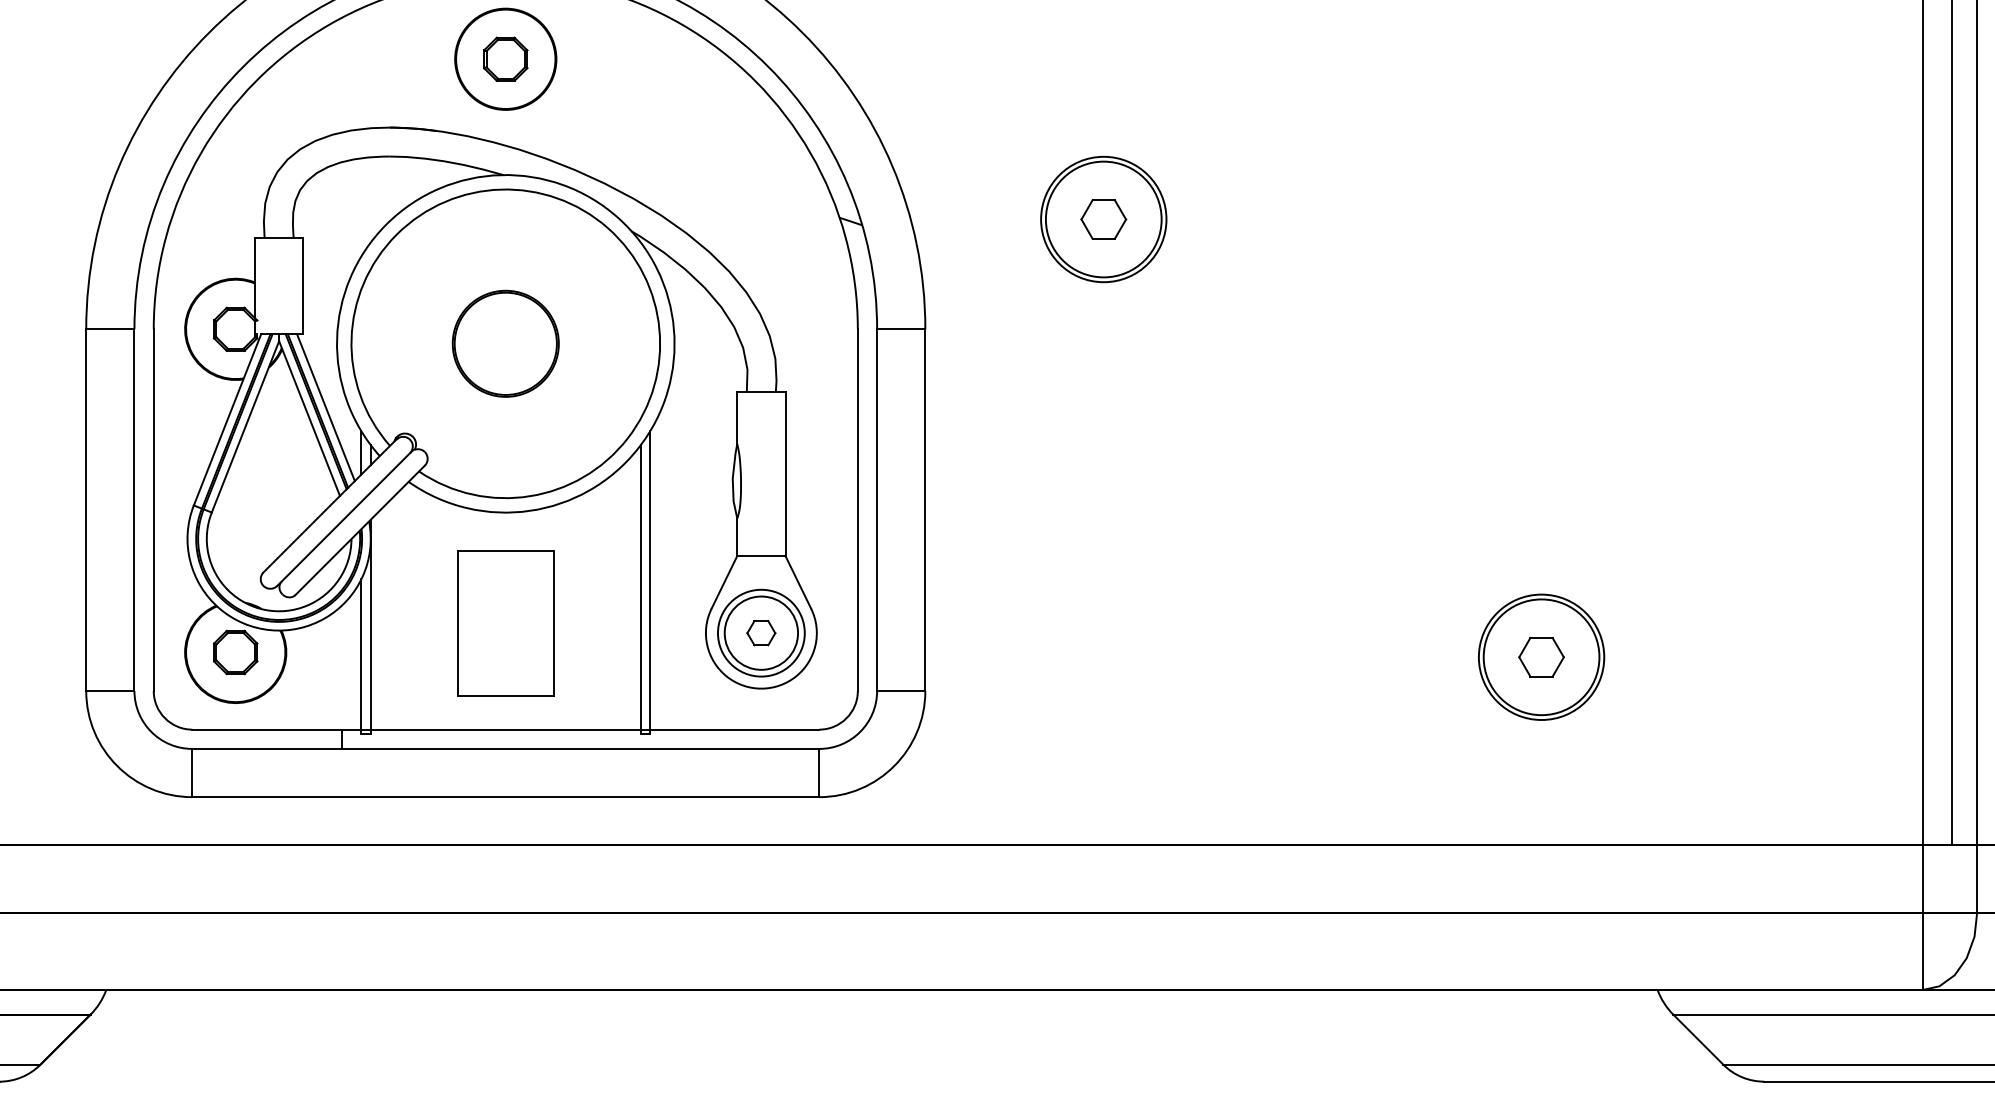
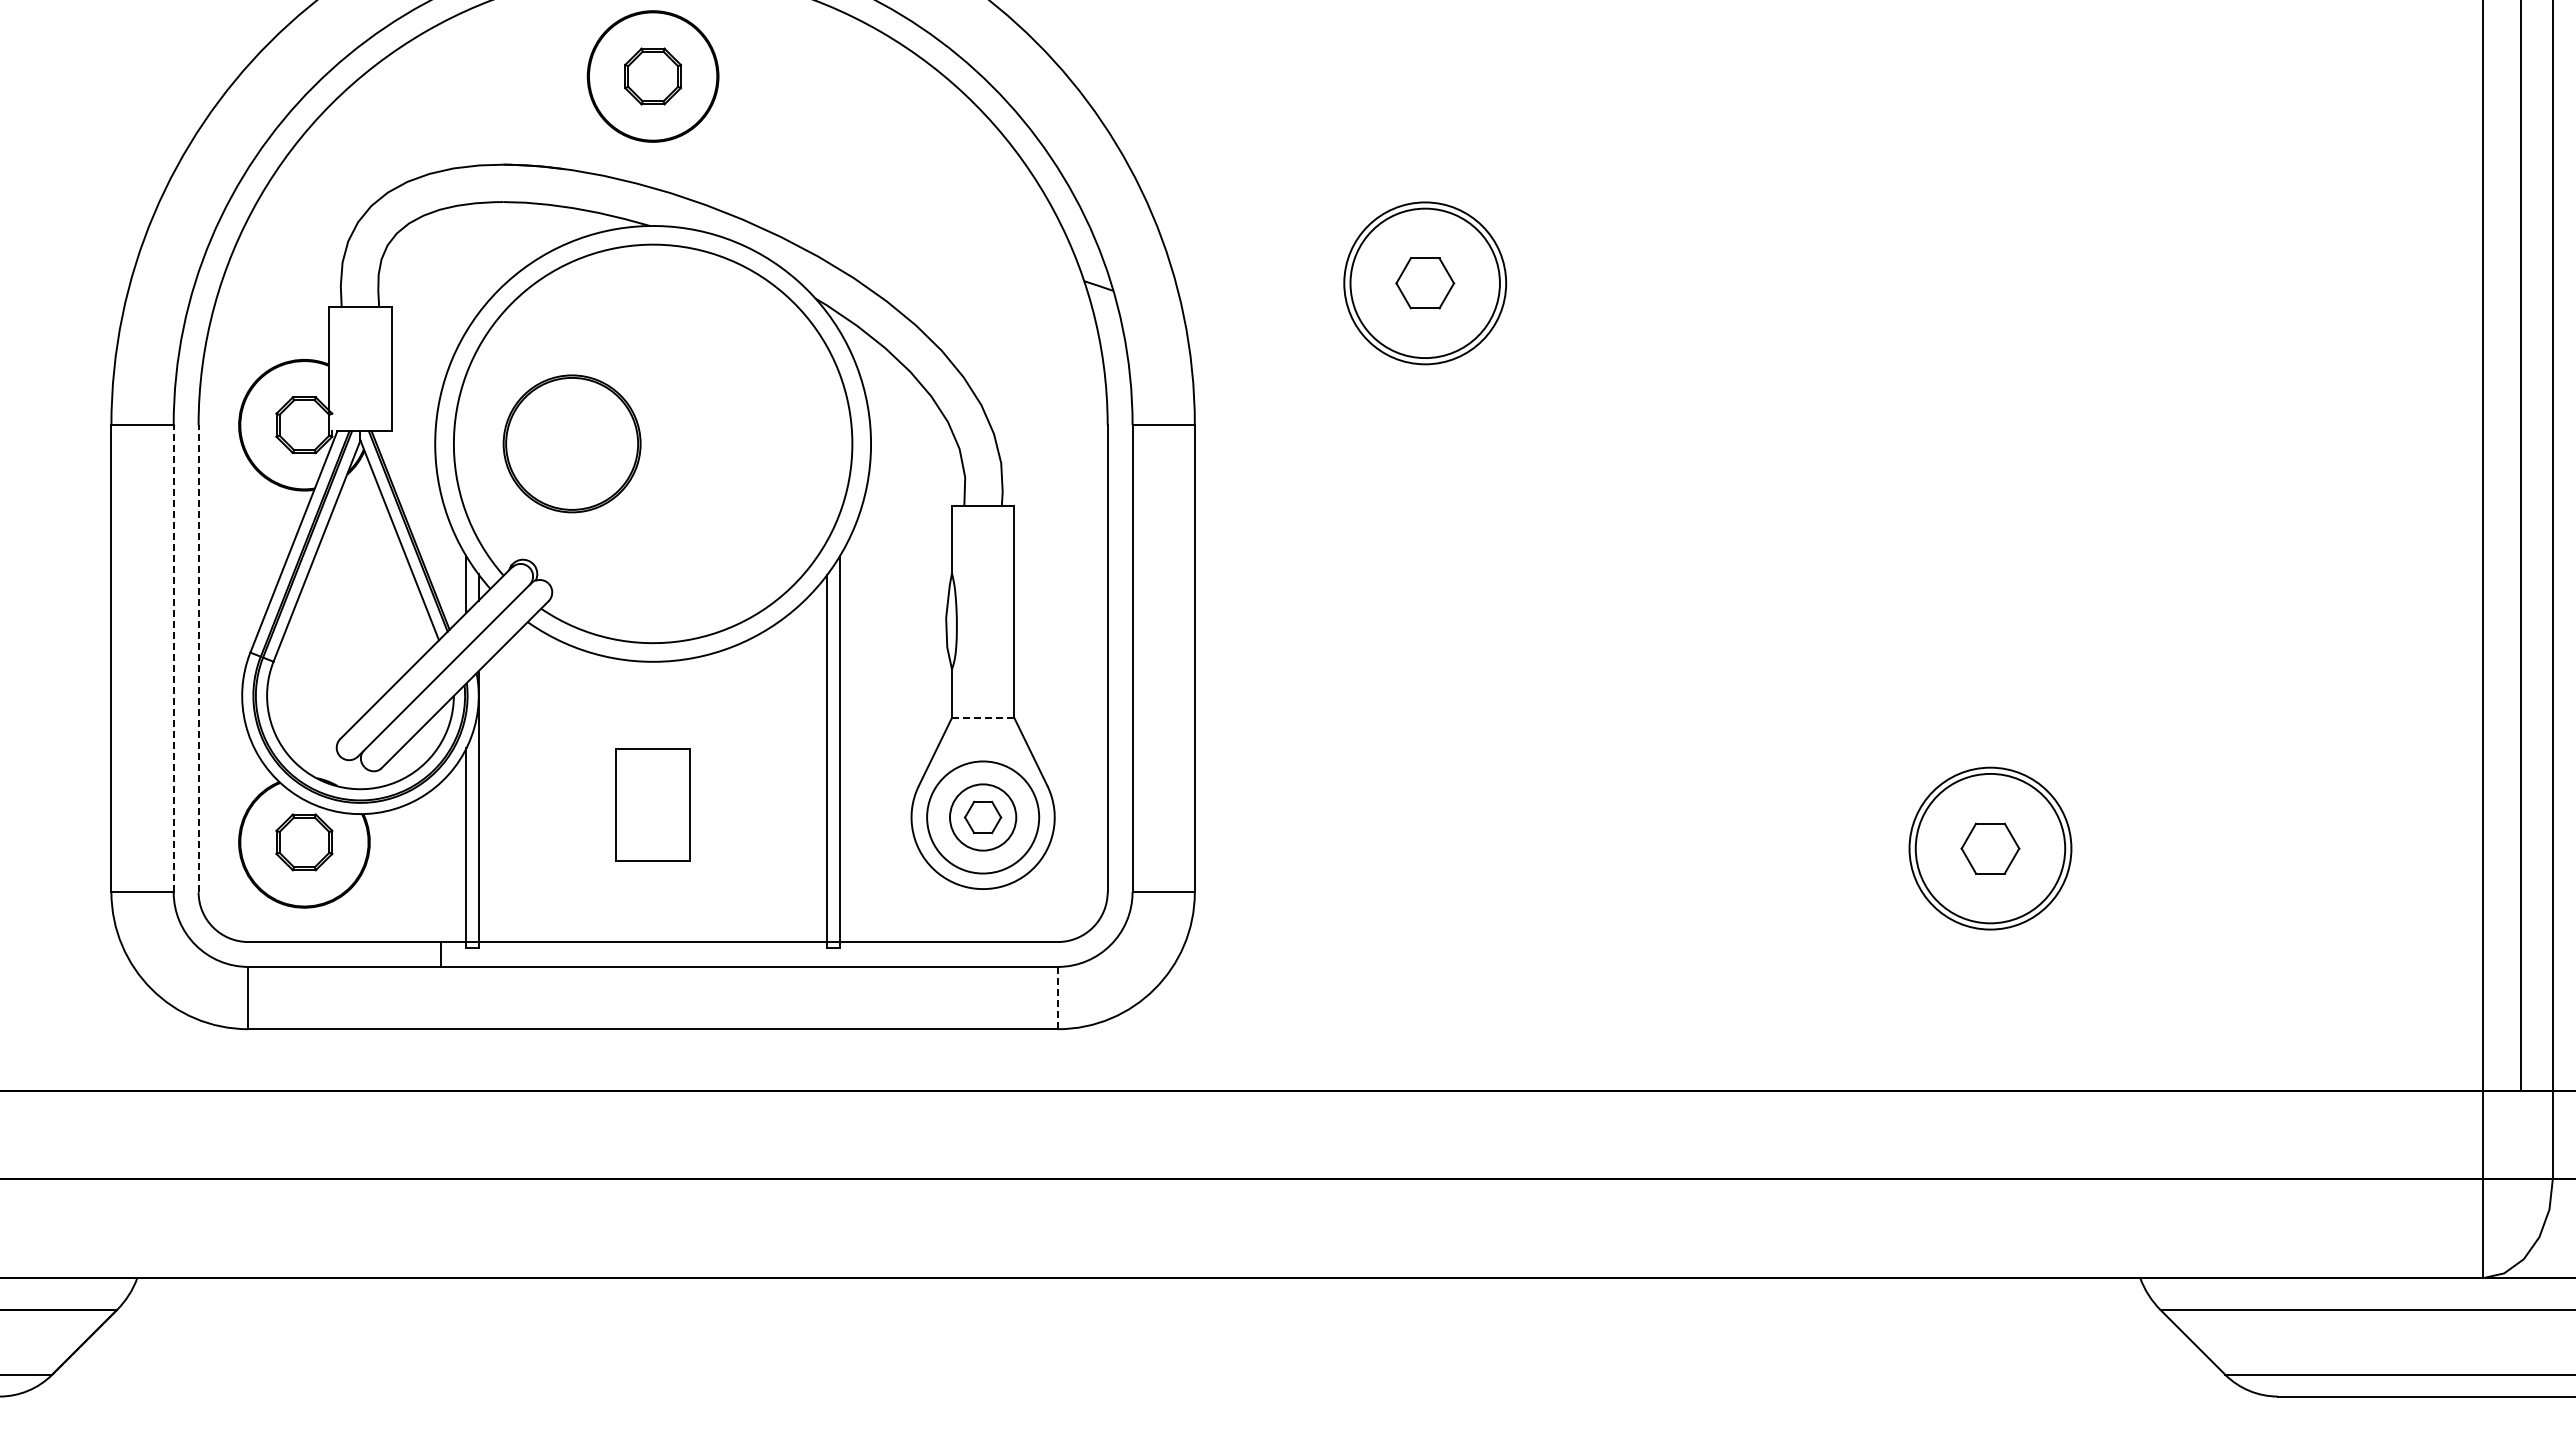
part: (505, 343) -> (571, 443), moved
line: (325, 407) -> (420, 526), removed
line: (134, 510) -> (173, 658), solid -> dashed
line: (153, 510) -> (198, 658), solid -> dashed
line: (761, 555) -> (983, 717), solid -> dashed
part: (505, 623) -> (652, 804), size x0.6
circle: (760, 633) -> (982, 817), size x0.7
line: (818, 772) -> (1057, 997), solid -> dashed

